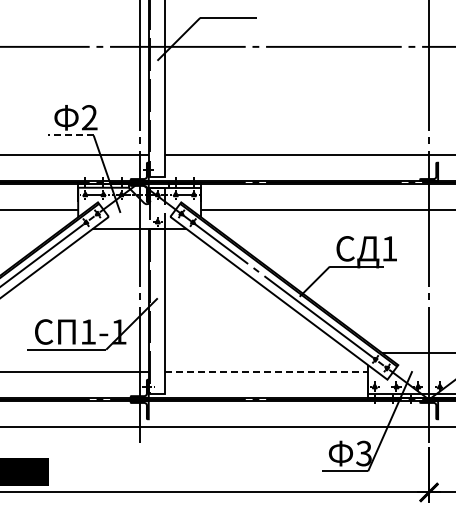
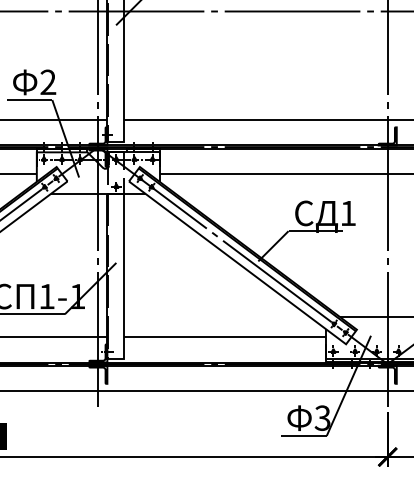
line: (70, 135) -> (29, 100), dashed -> solid
line: (266, 372) -> (225, 337), dashed -> solid

